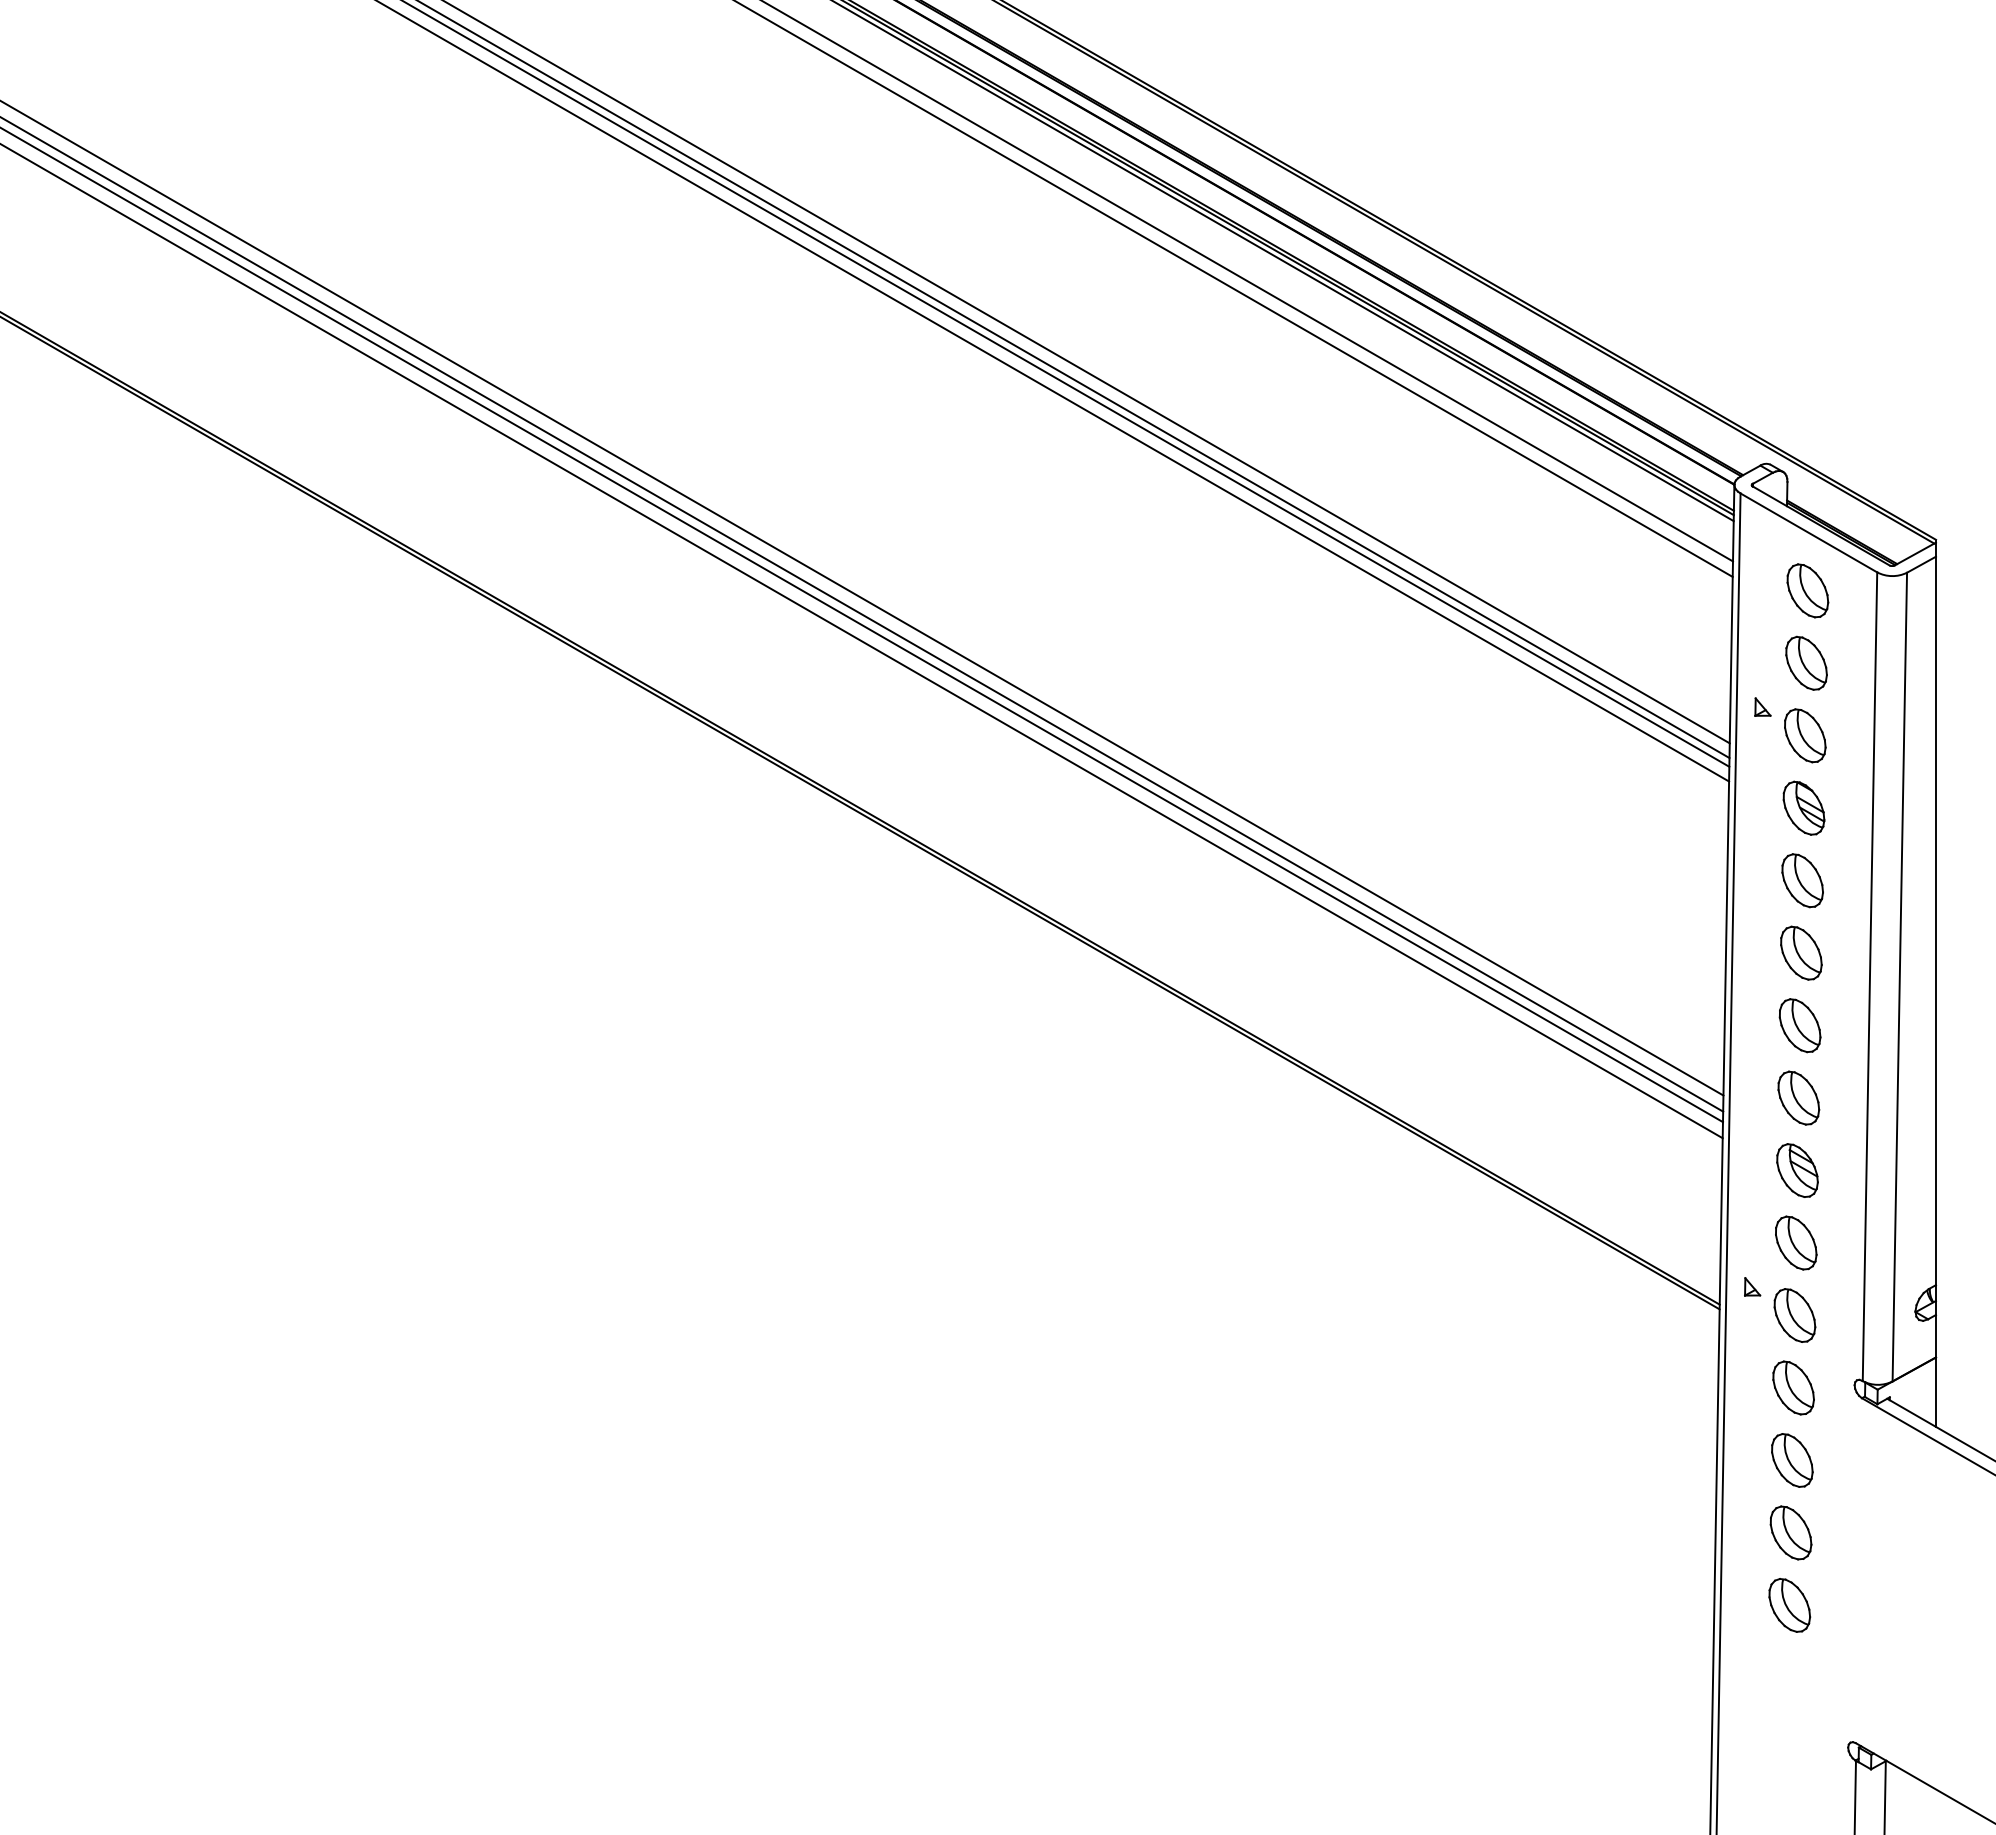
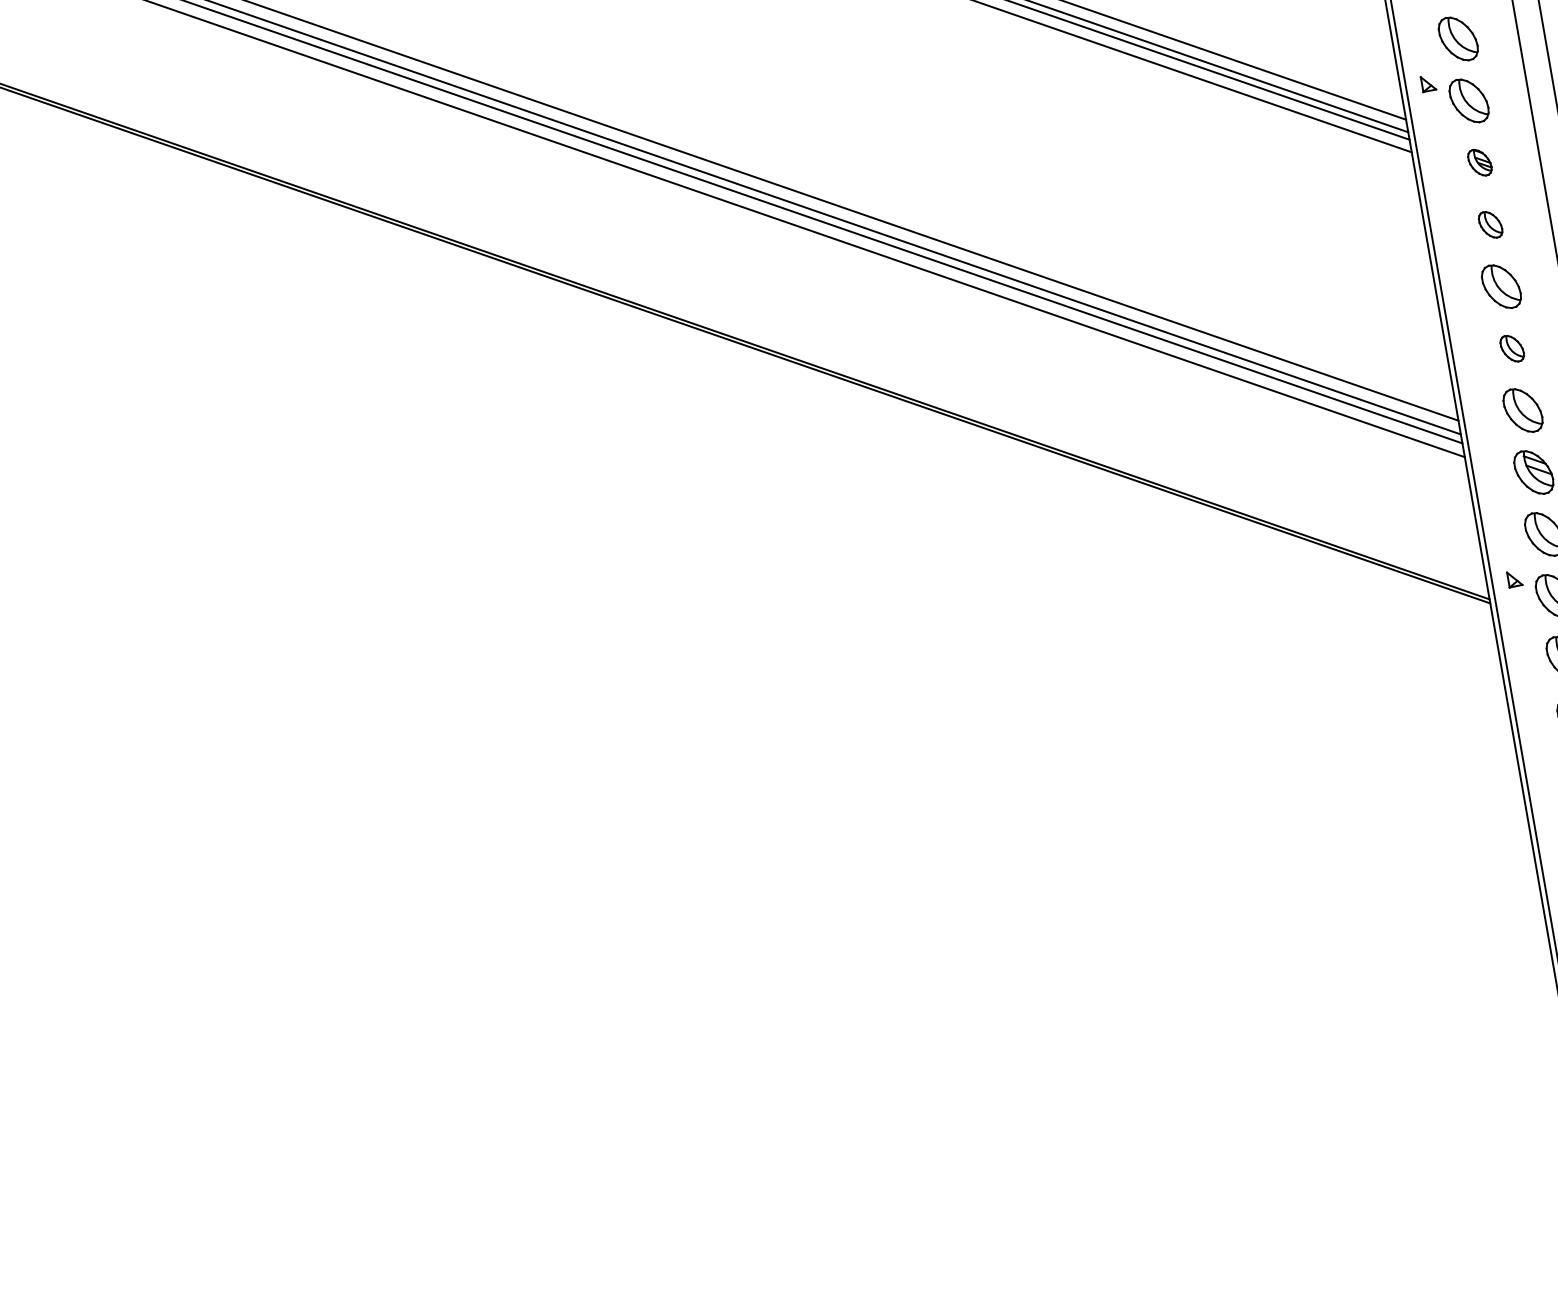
part: (1803, 807) -> (1479, 162), size x0.6
part: (1802, 880) -> (1490, 224), size x0.6
part: (1799, 1025) -> (1511, 348), size x0.6

